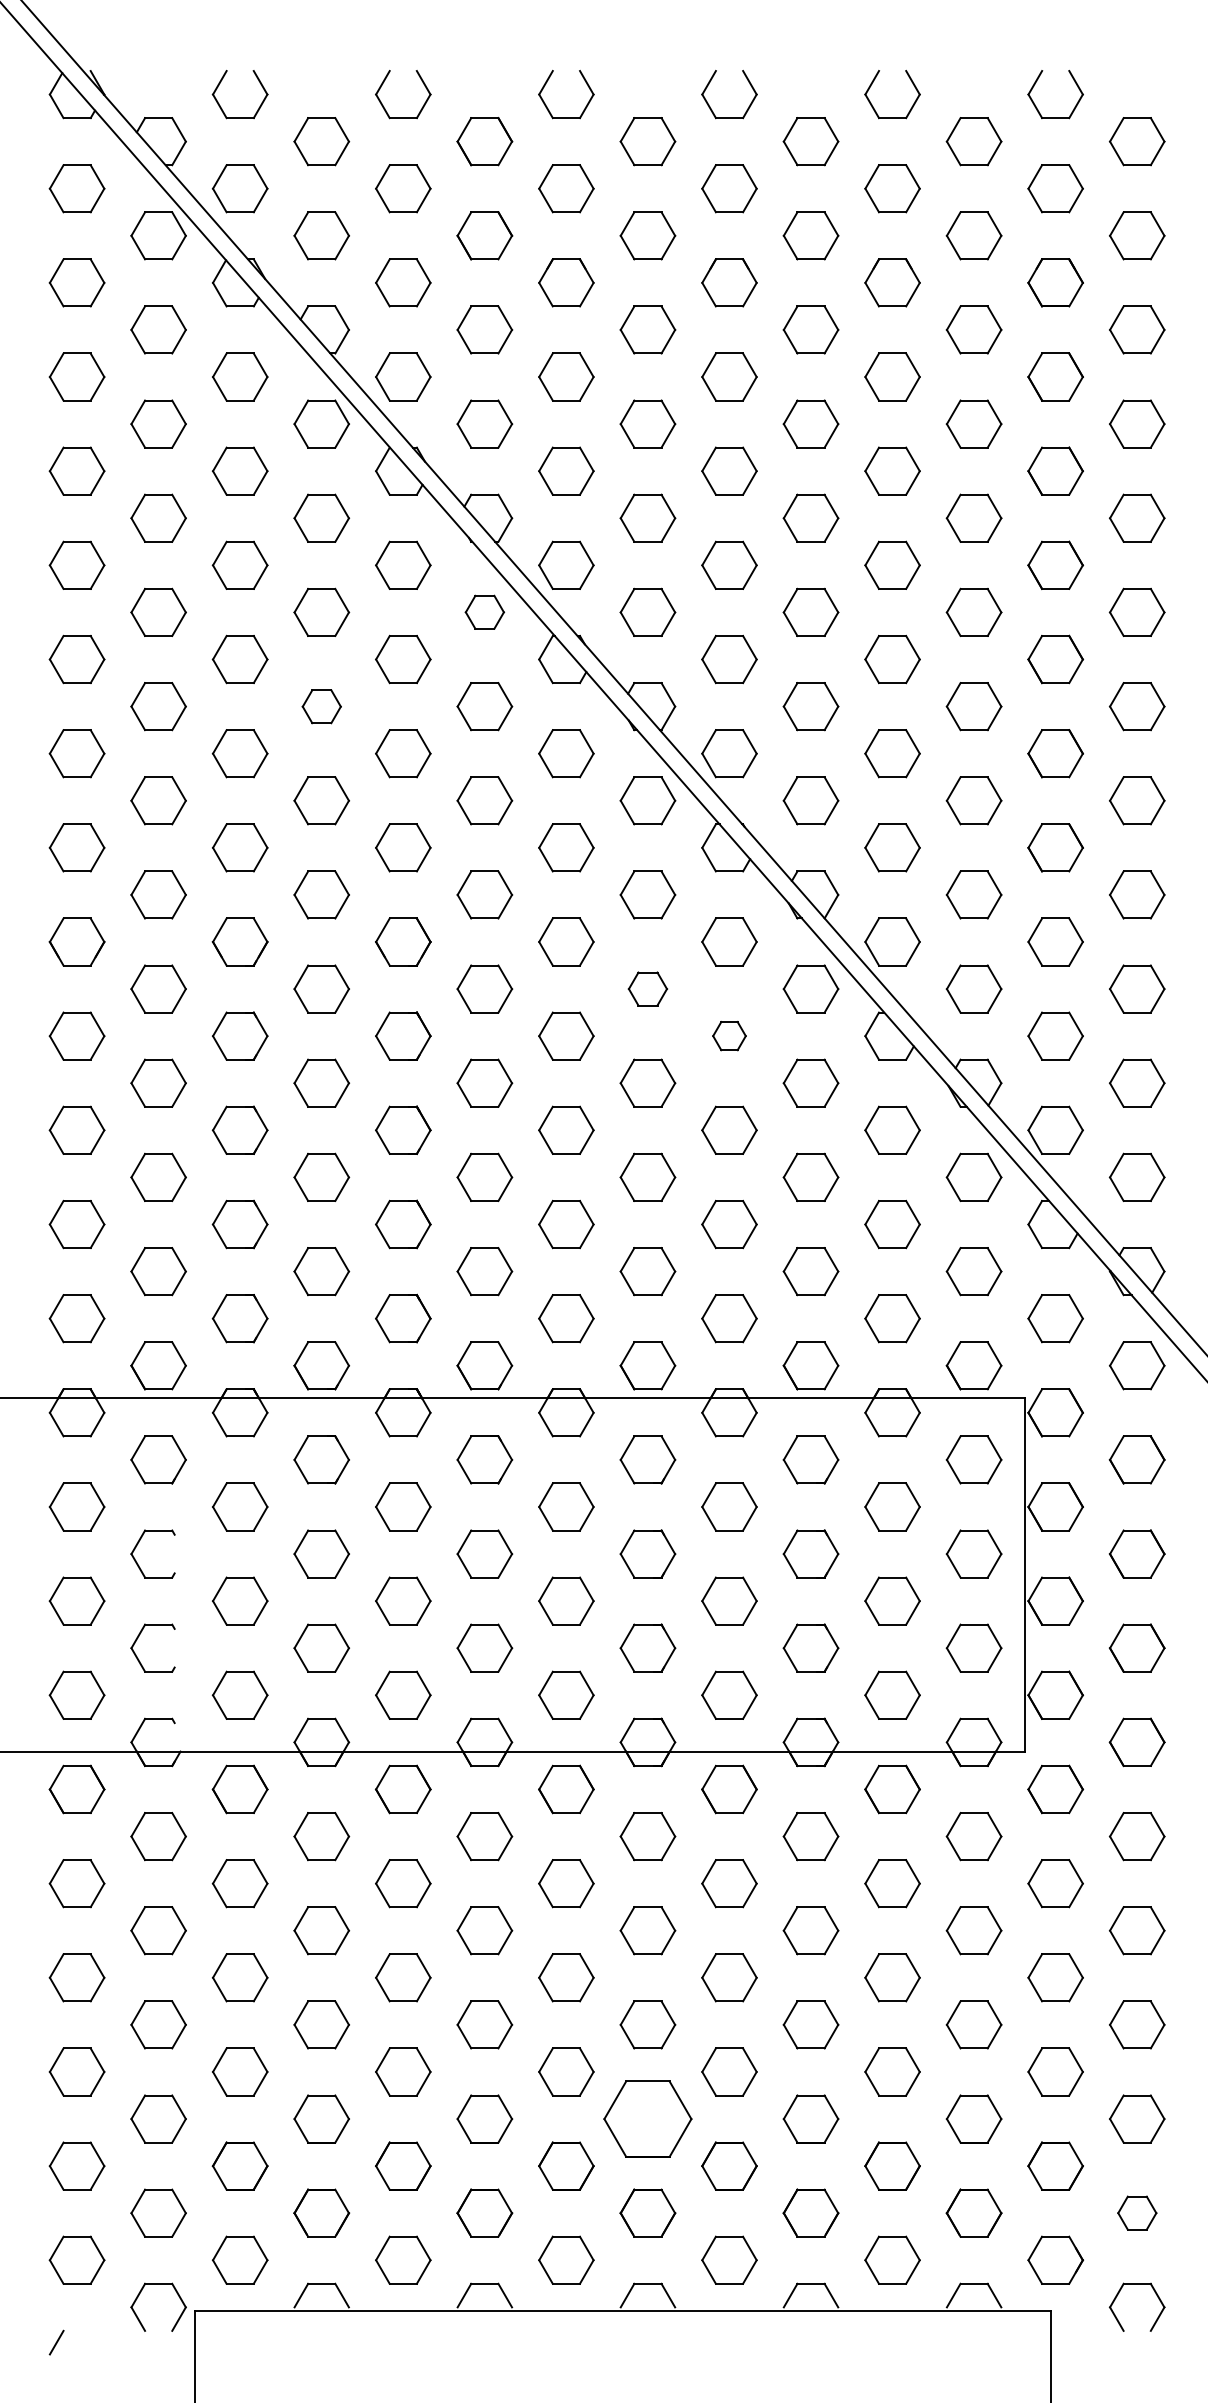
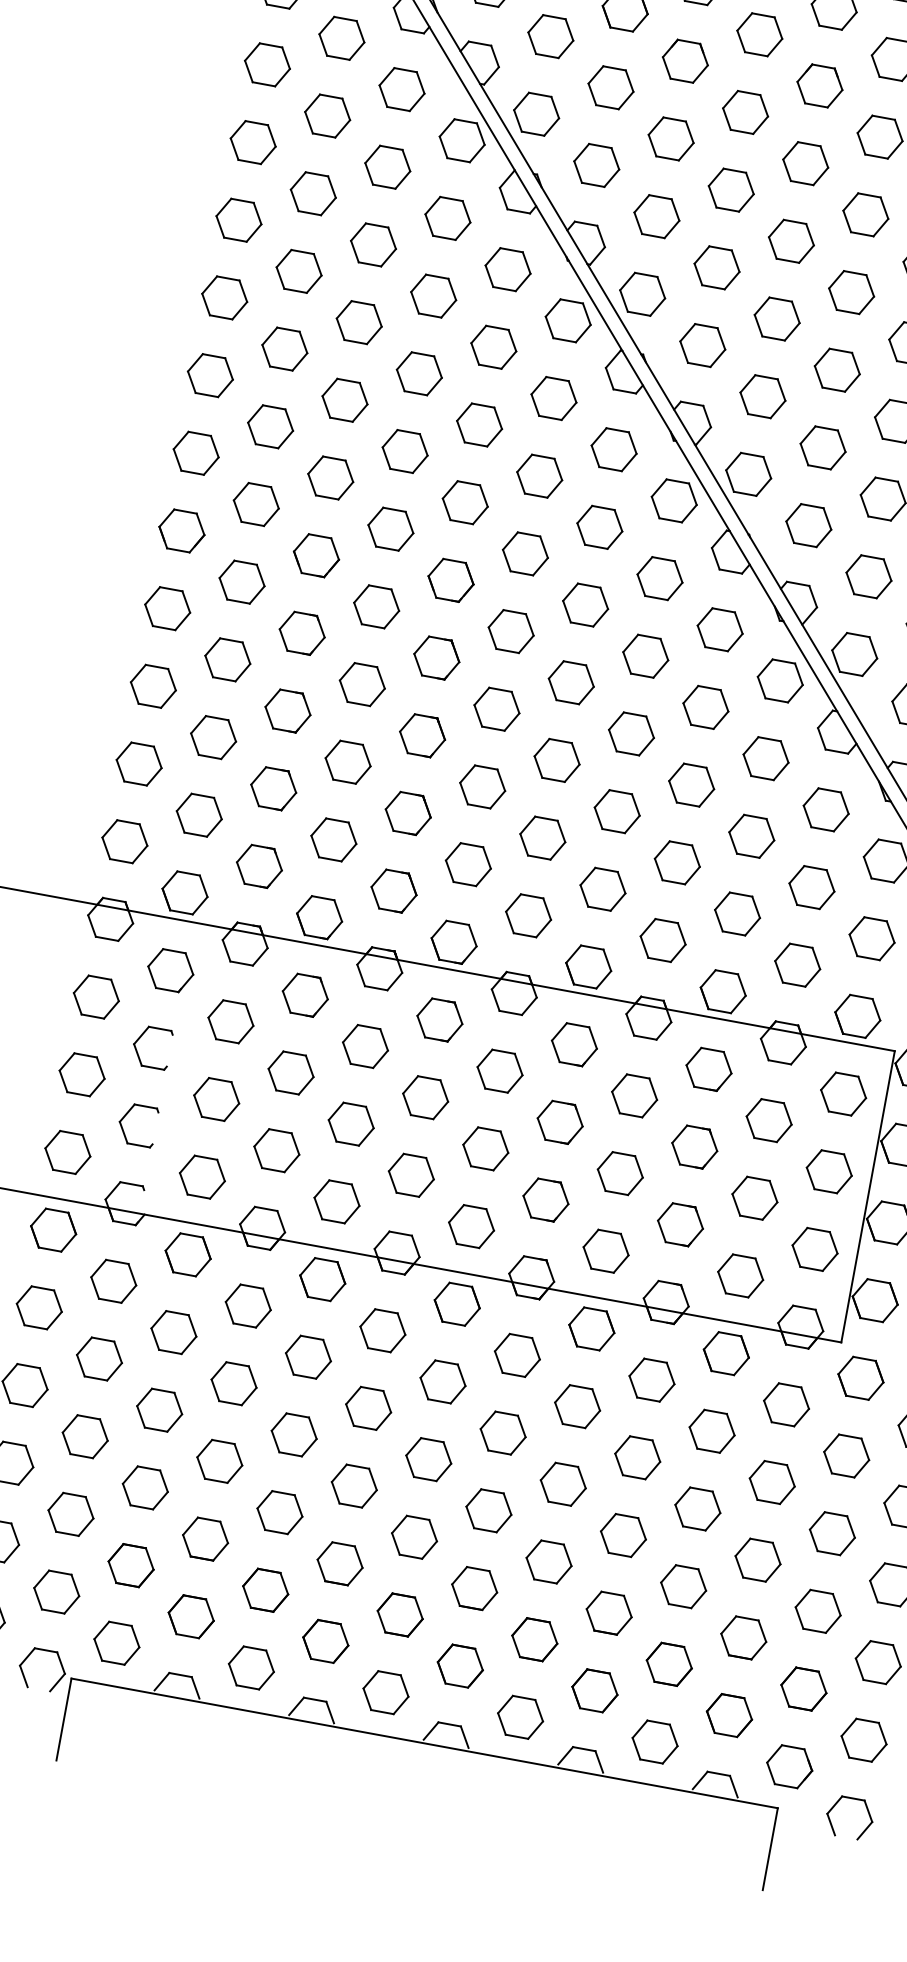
part: (484, 611) -> (568, 320), size x1.43
part: (321, 706) -> (419, 373), size x1.43
part: (647, 988) -> (645, 655), size x1.43
part: (729, 1035) -> (706, 706), size x1.67
part: (647, 2118) -> (474, 1587), size x0.62
part: (1137, 2212) -> (864, 1739), size x1.43

